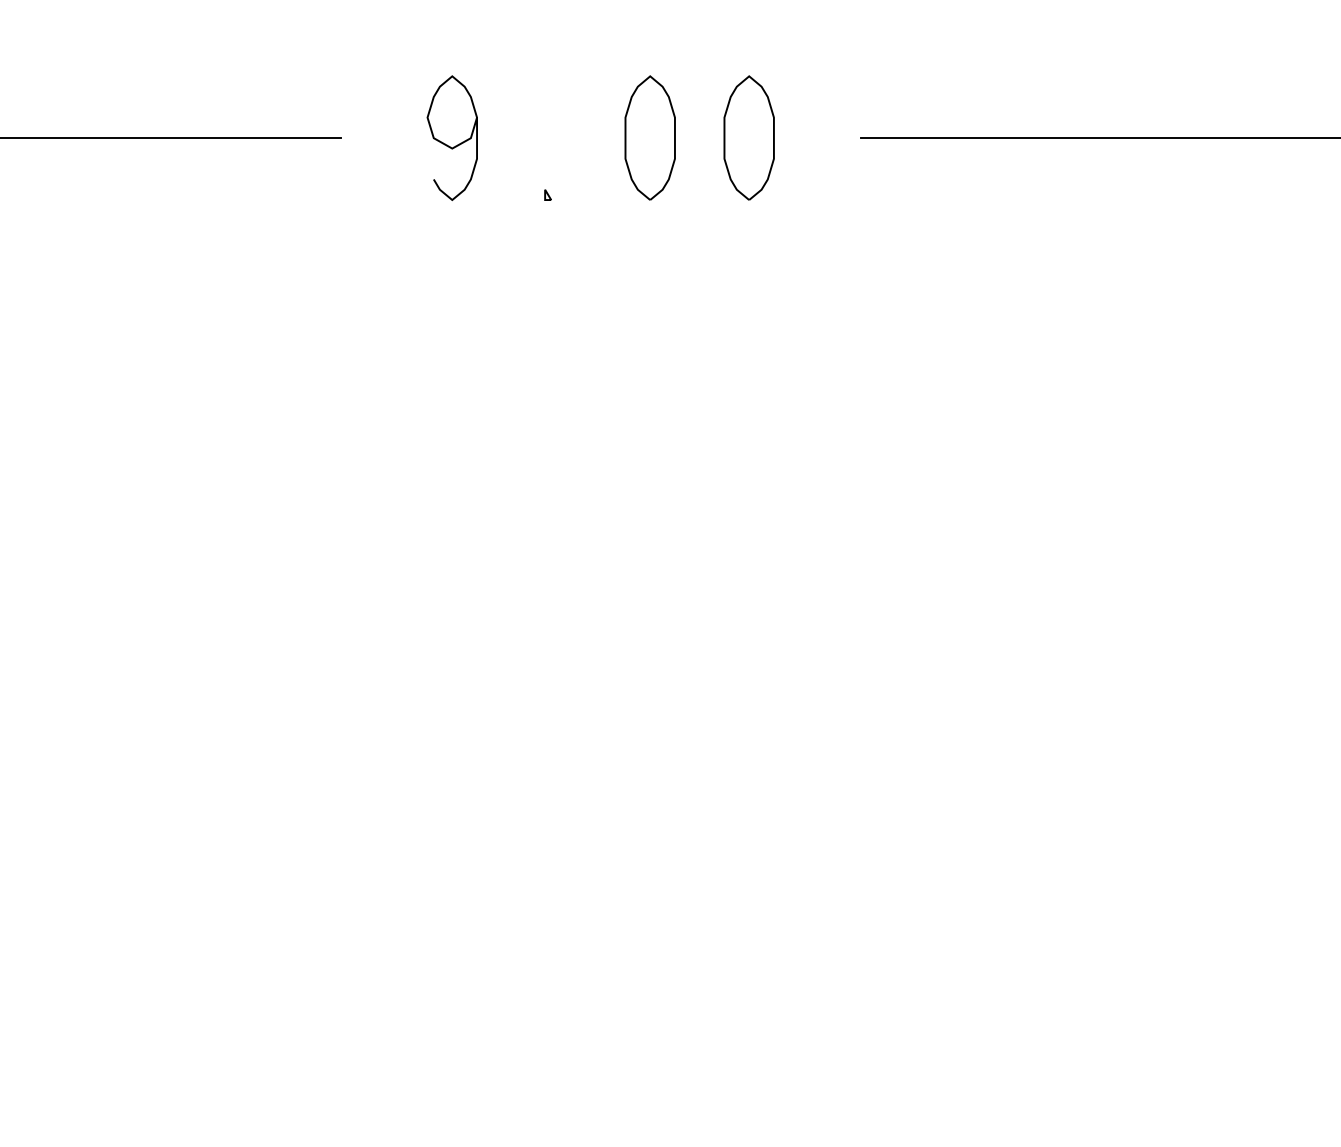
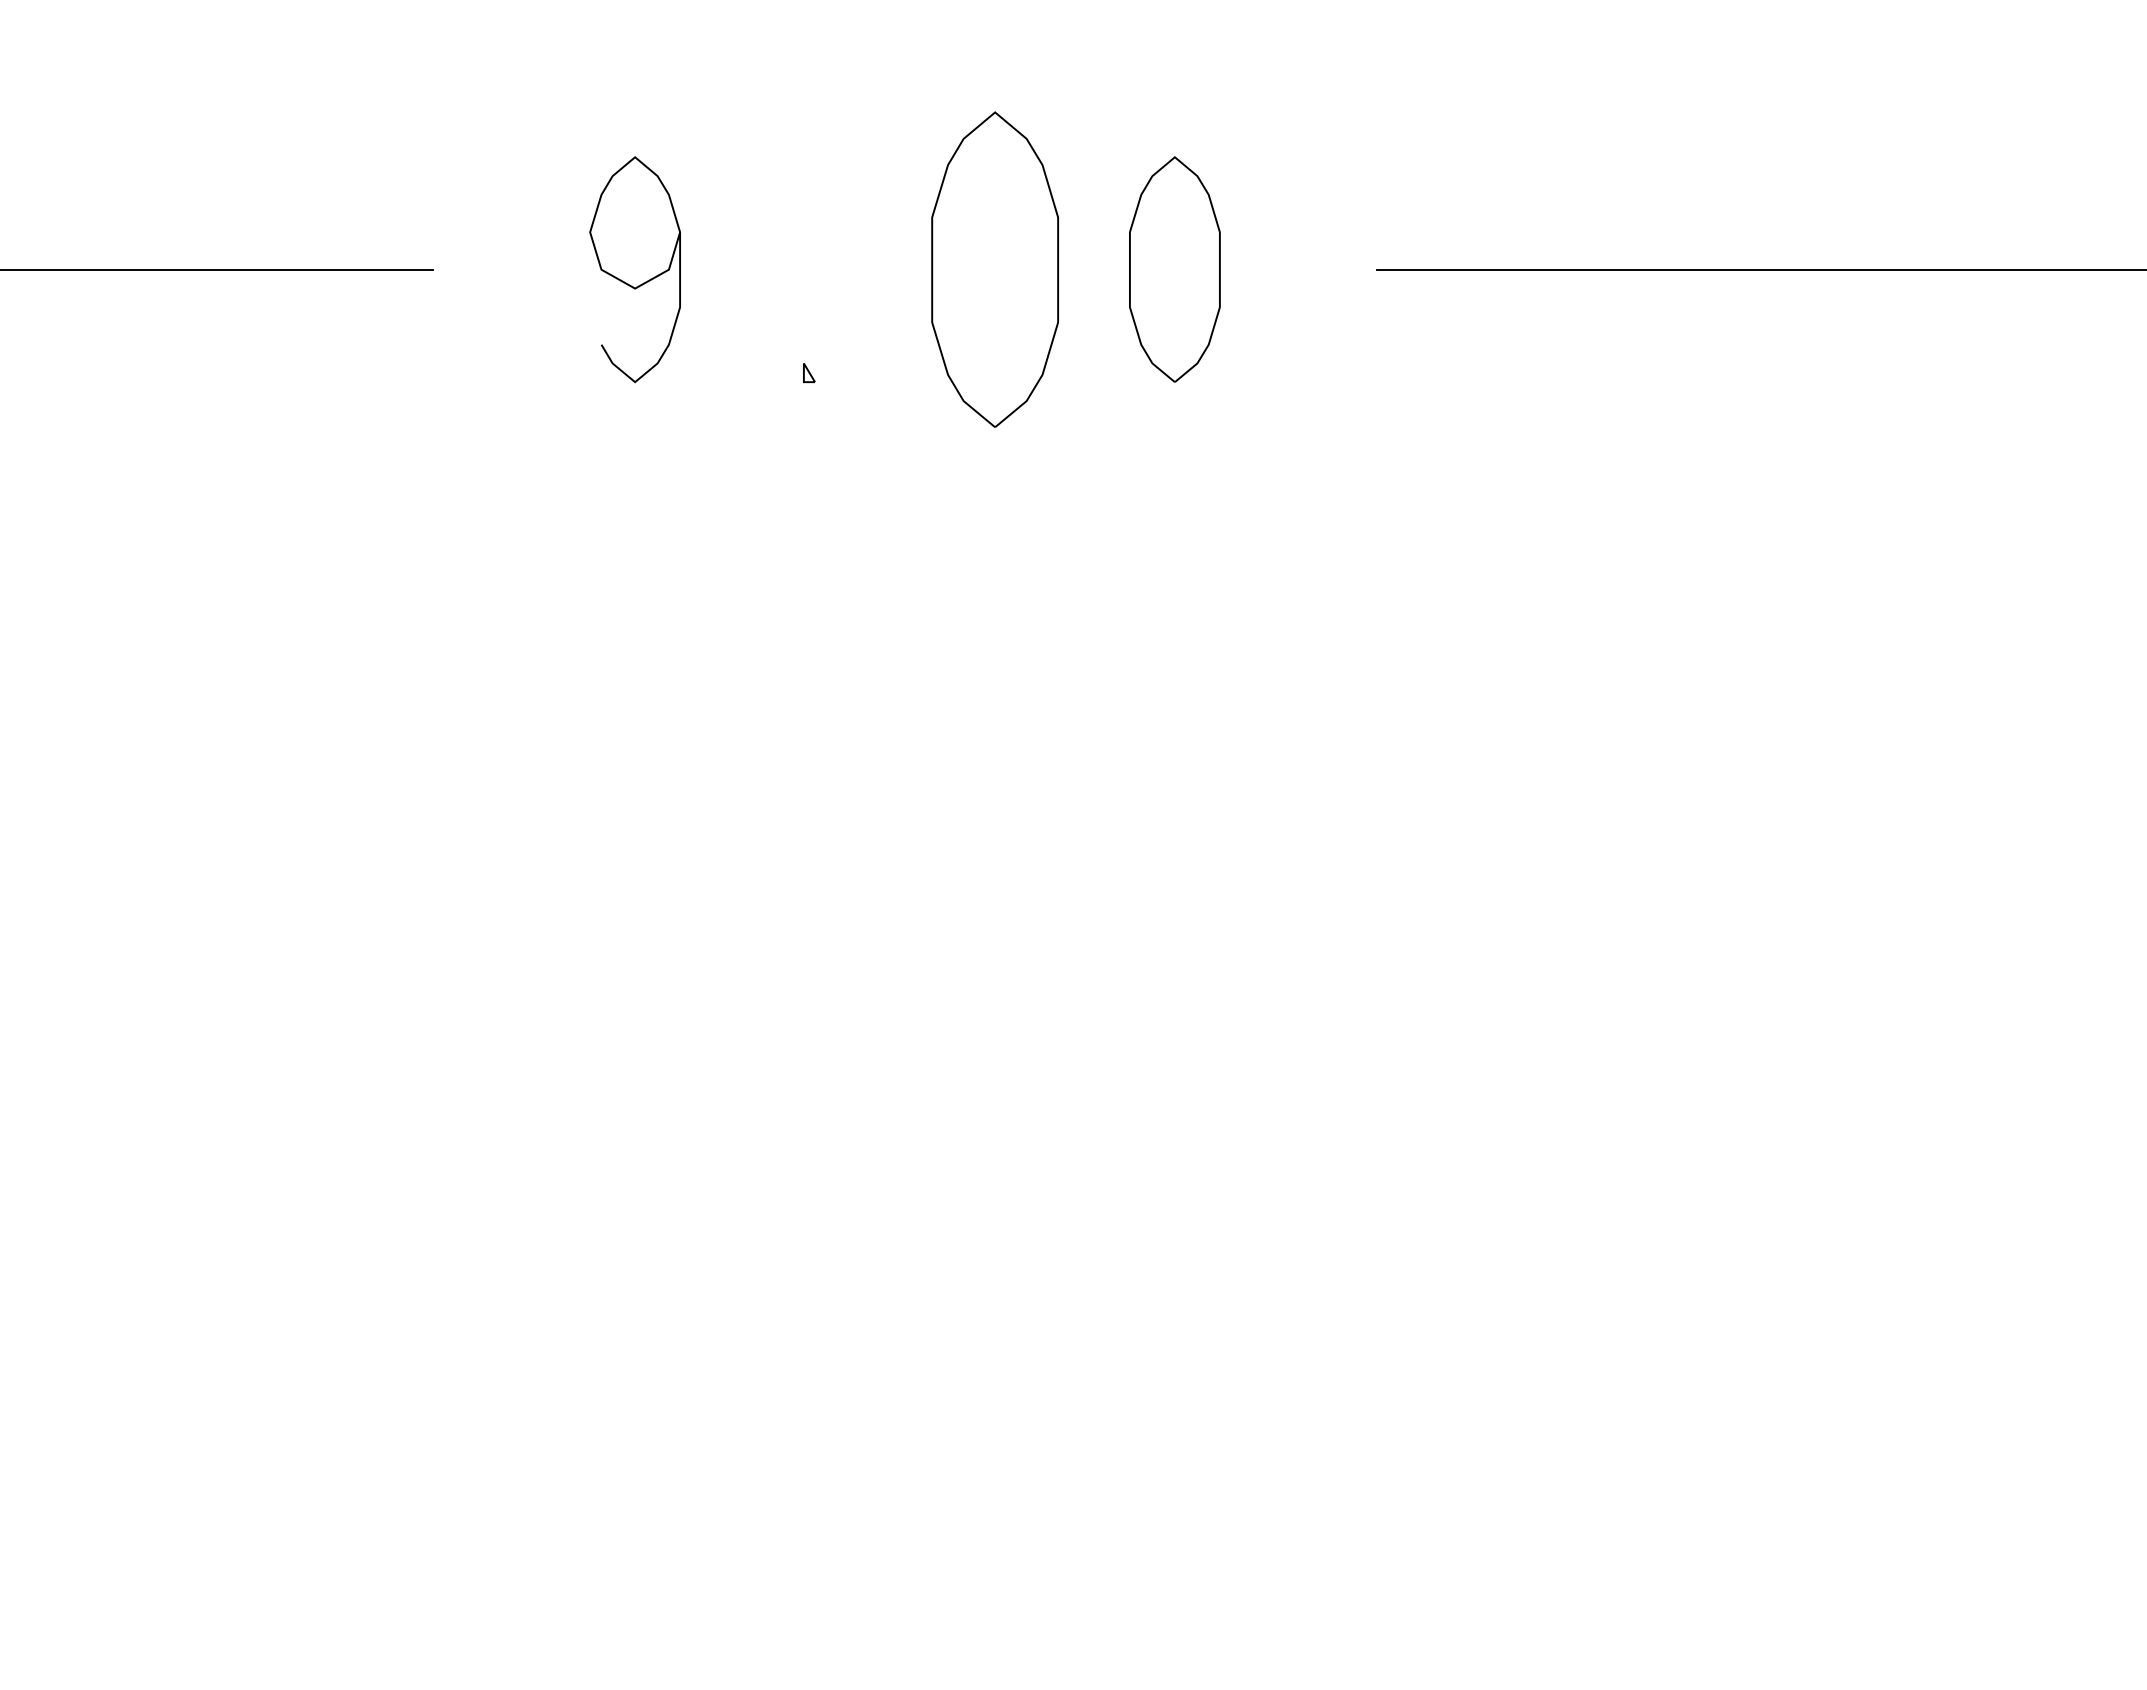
part: (649, 137) -> (993, 268), size x1.4

